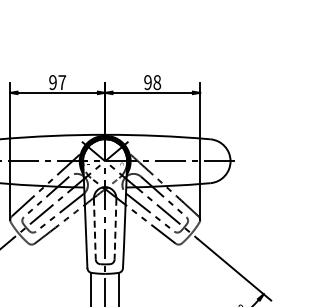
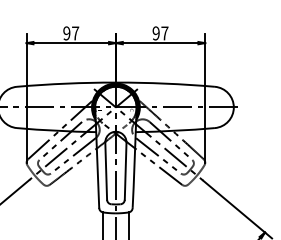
text: (157, 82) -> (165, 33), 98 -> 97
line: (94, 229) -> (105, 171), dashed -> solid
line: (115, 229) -> (125, 171), dashed -> solid

